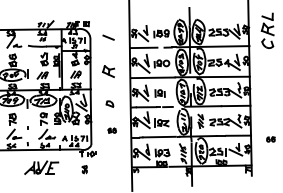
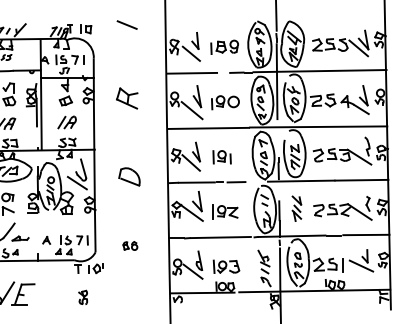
line: (108, 37) -> (127, 24), moved
part: (108, 71) -> (127, 98), moved
part: (109, 103) -> (128, 175), size x1.67
part: (111, 130) -> (128, 245), moved

